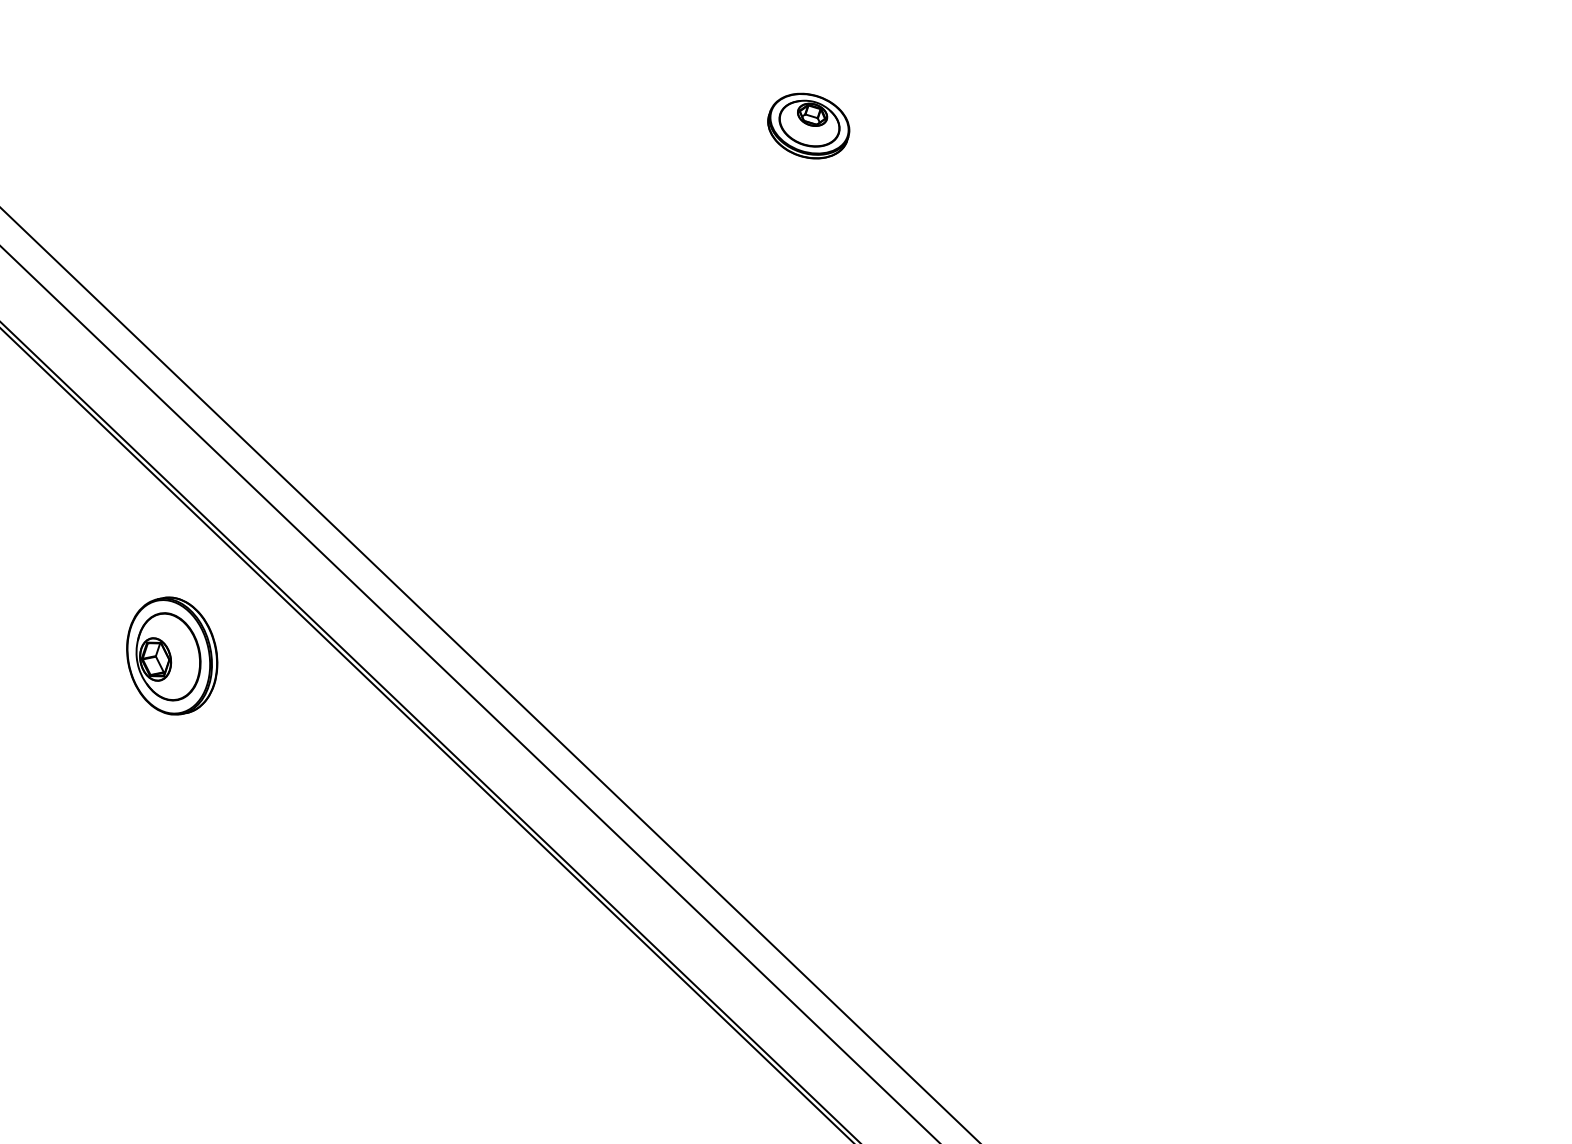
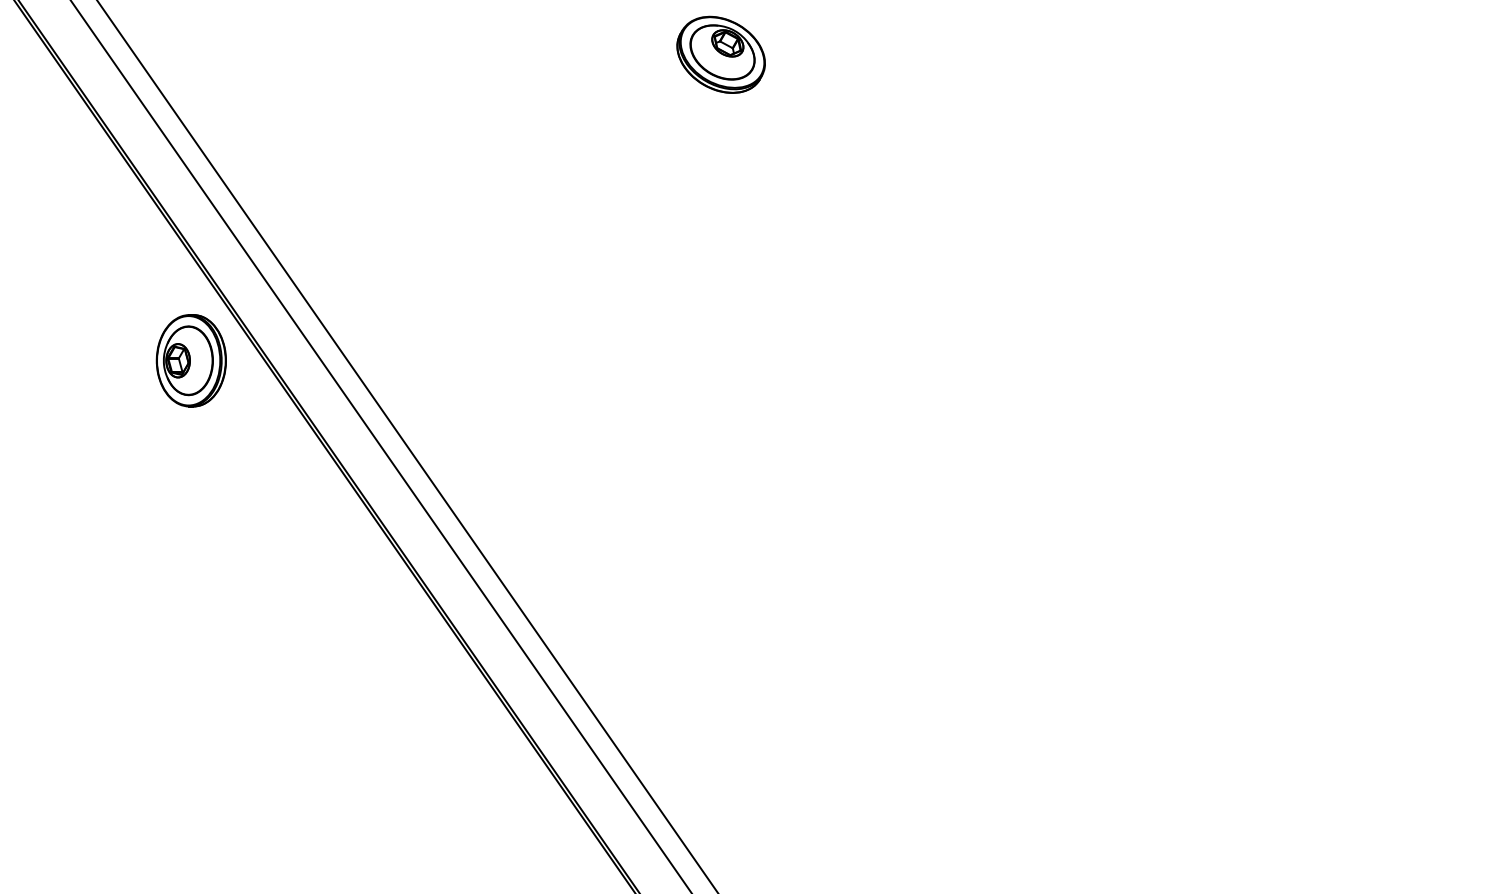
part: (807, 125) -> (720, 54), size x1.43
part: (171, 655) -> (190, 360), moved

